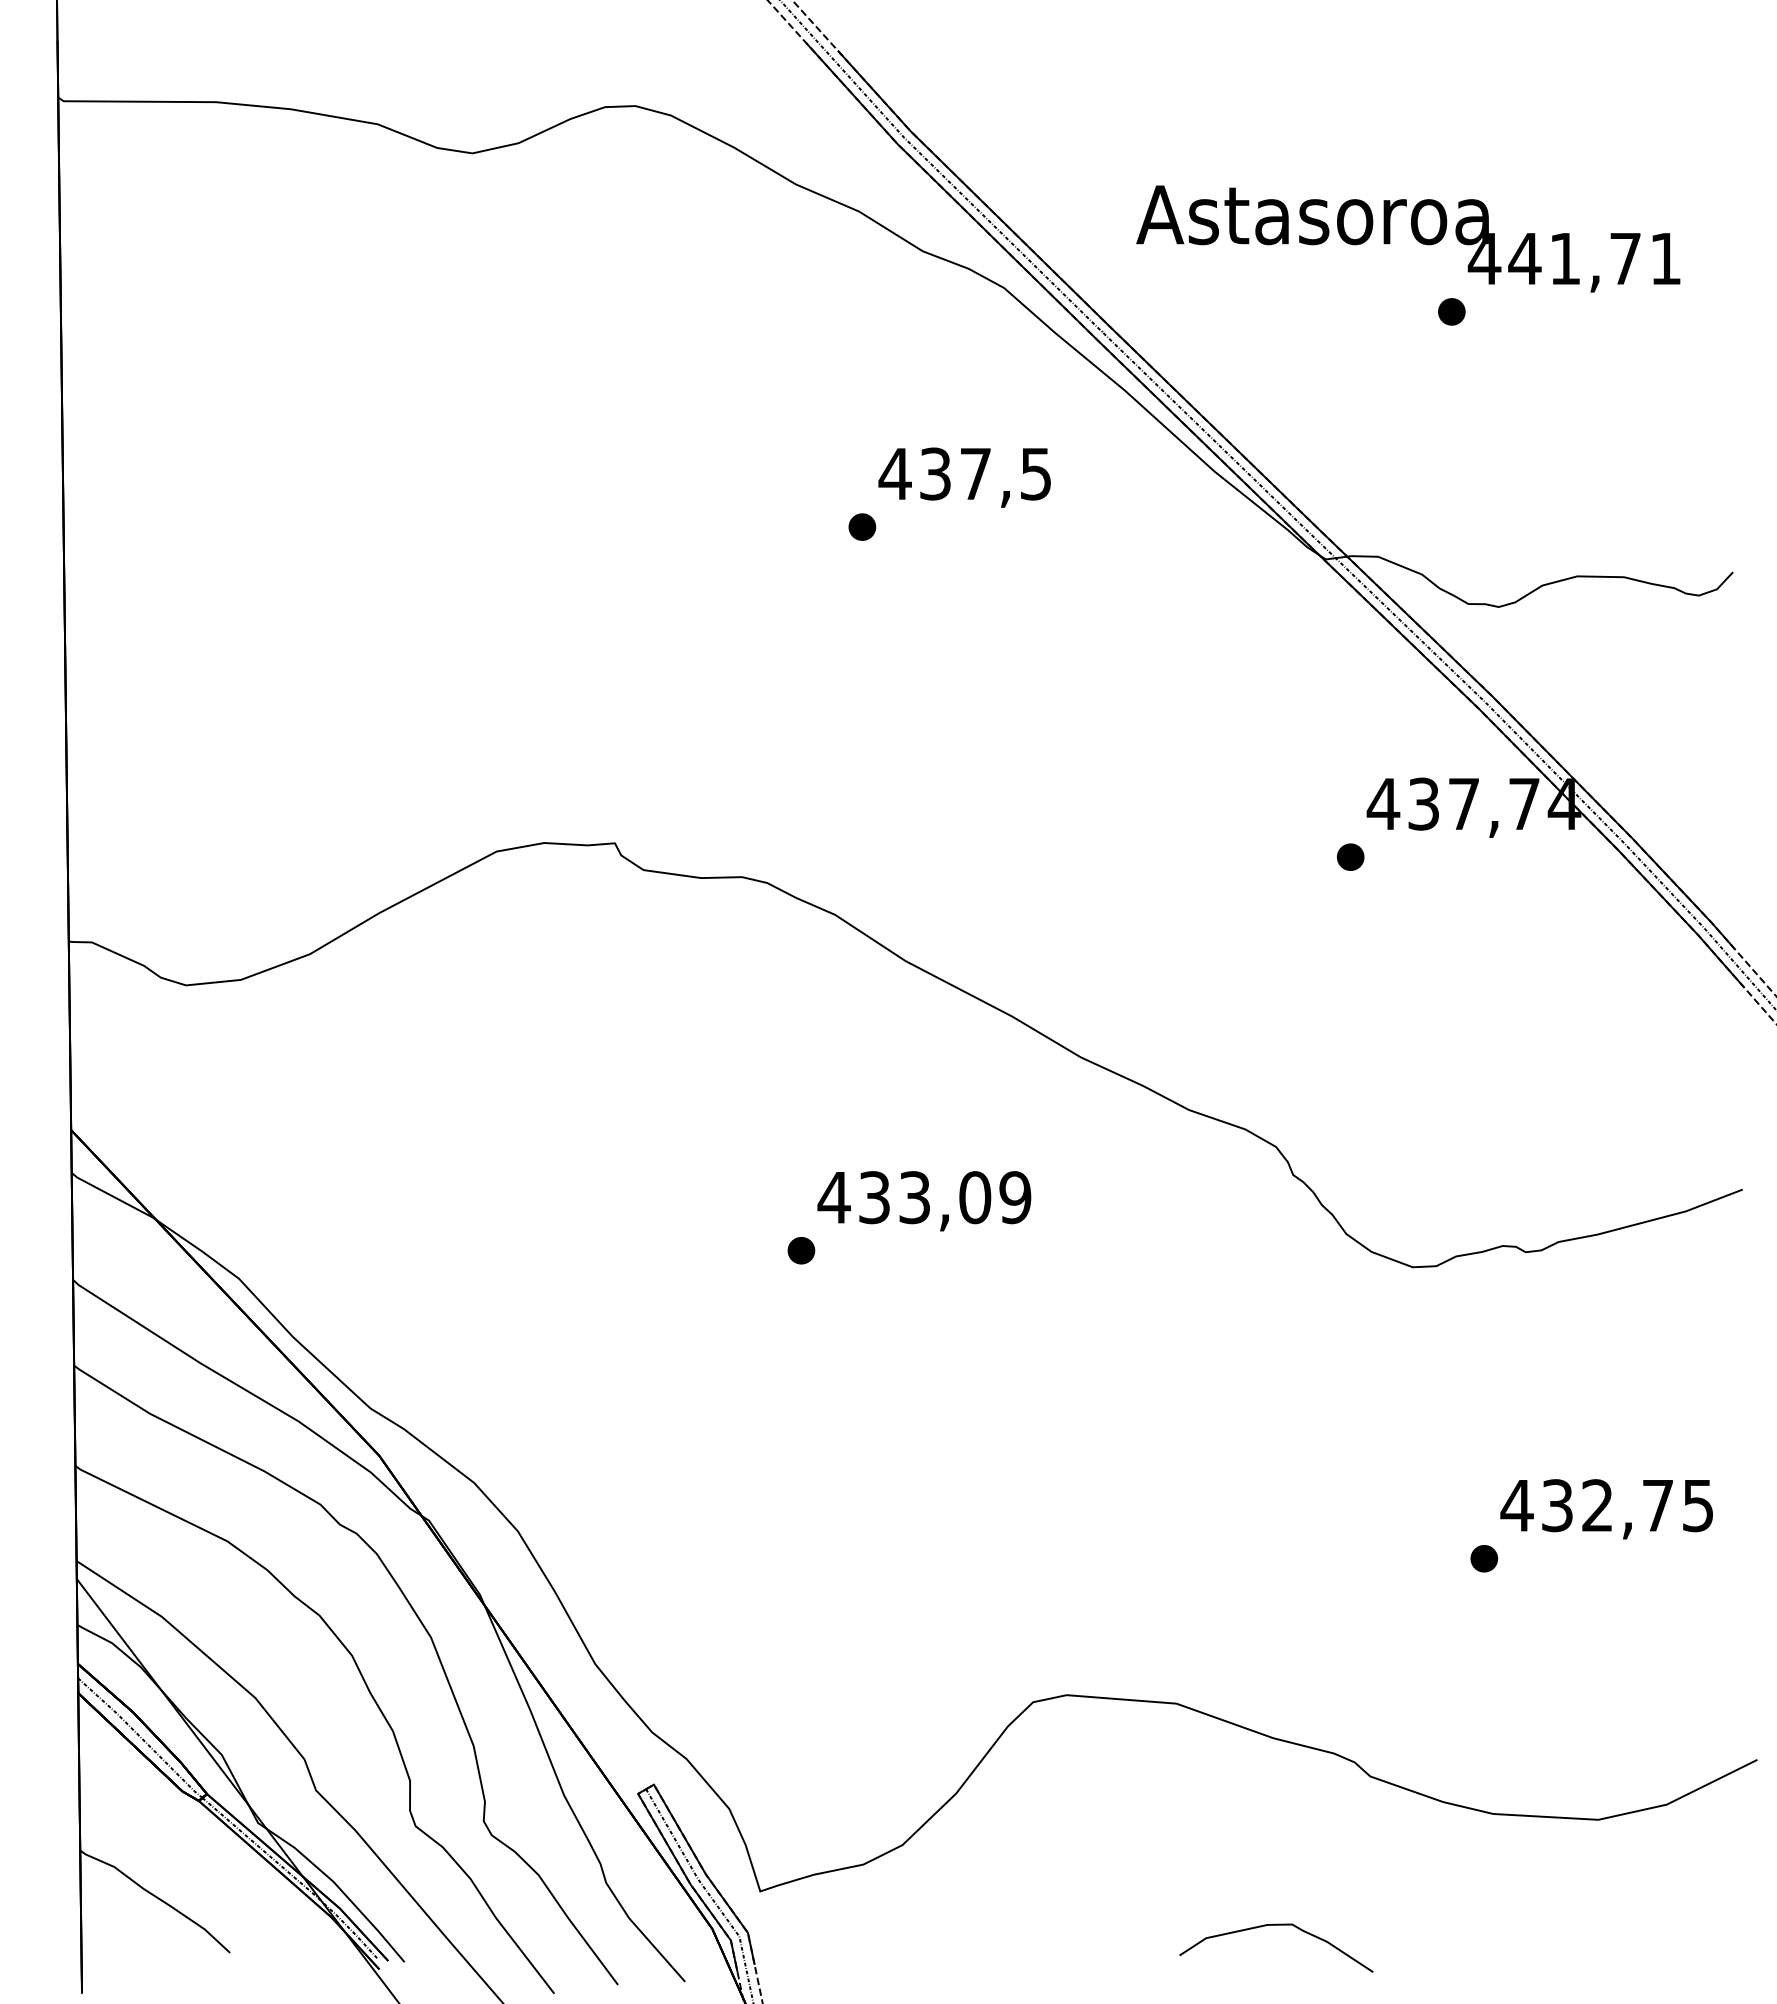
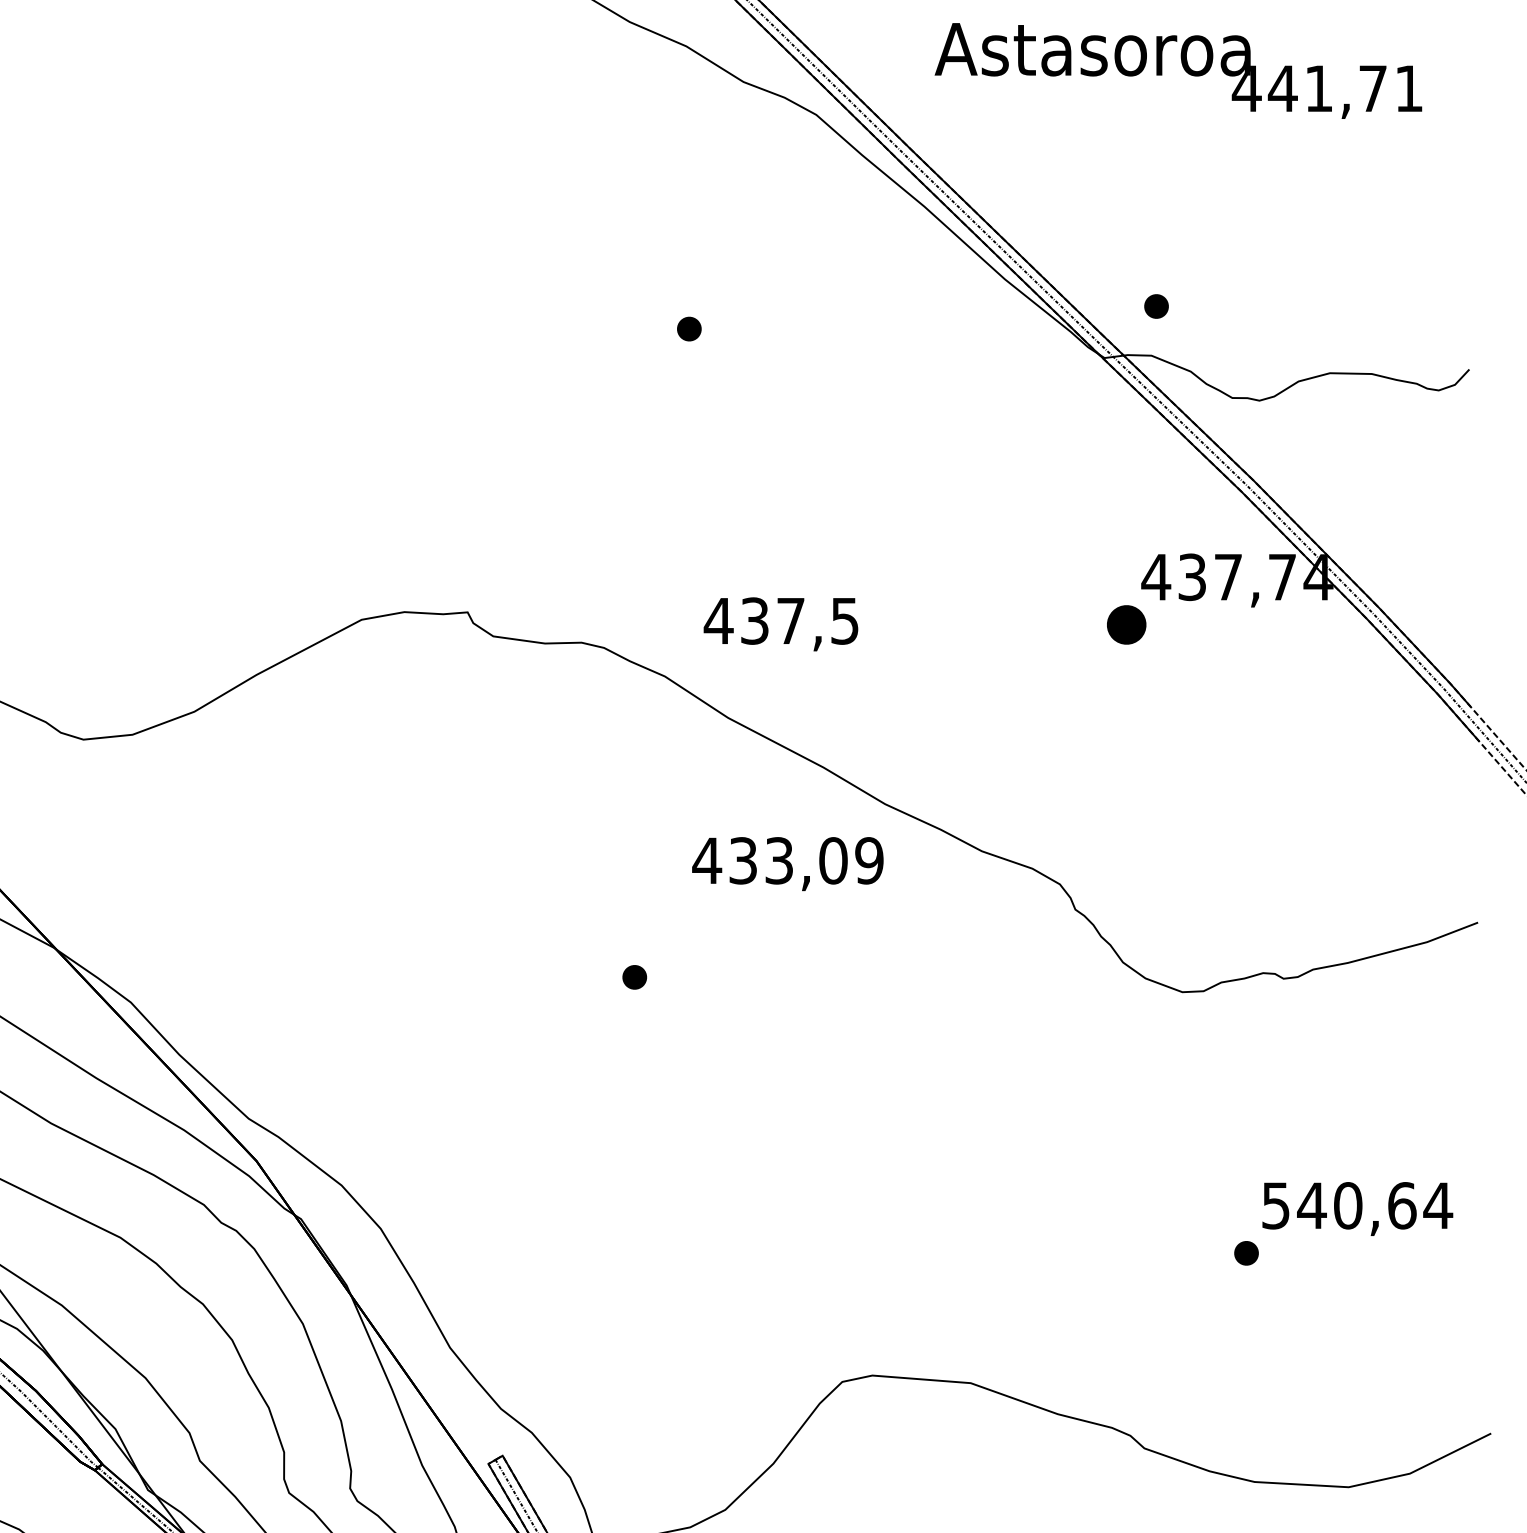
part: (1451, 311) -> (1156, 306), moved
text: (964, 477) -> (780, 624), moved
part: (1350, 856) -> (1126, 624), size x1.6
text: (924, 1201) -> (788, 864), moved
text: (1607, 1505) -> (1356, 1205), 432,75 -> 540,64

